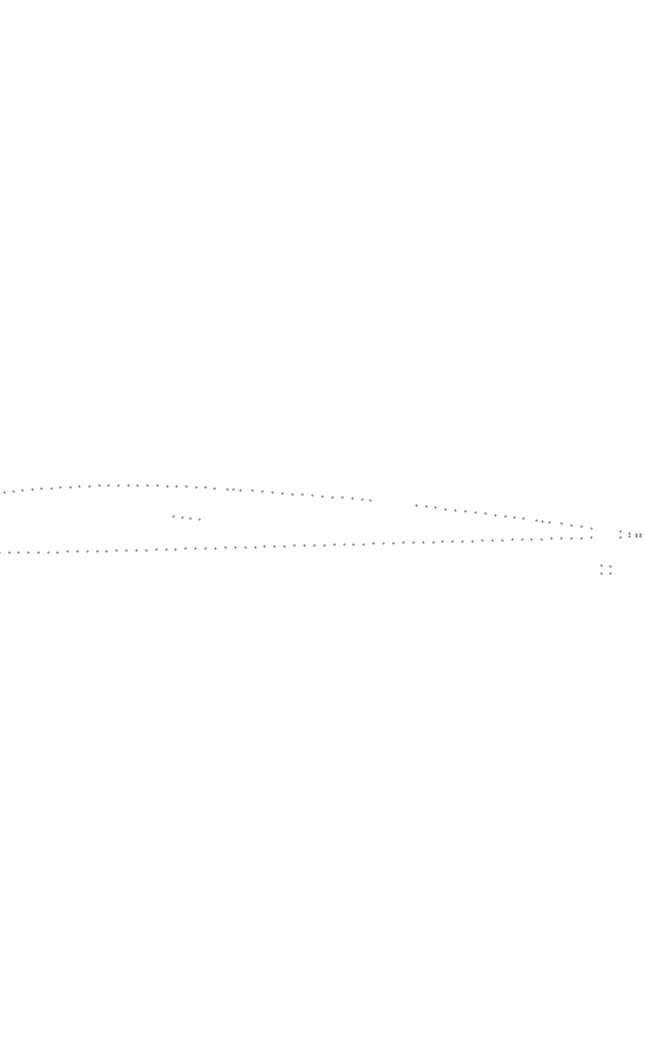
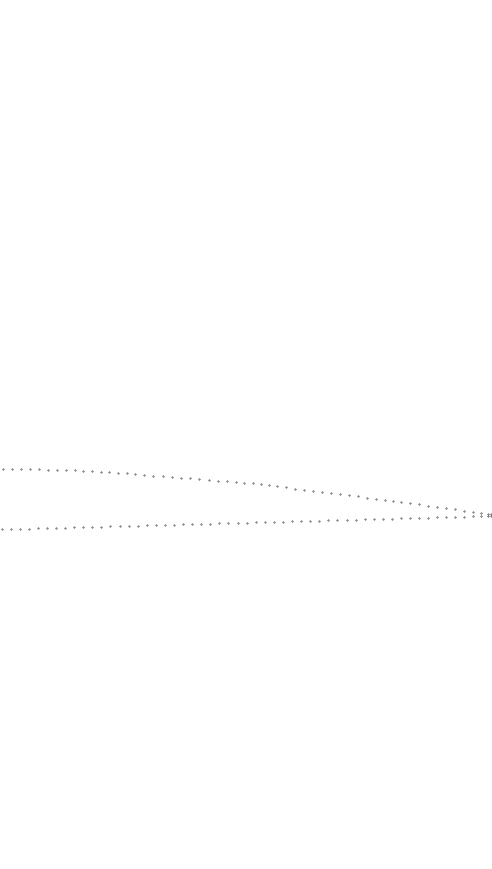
part: (233, 489) -> (118, 473), size x1.43
part: (186, 517) -> (265, 485), moved
part: (542, 521) -> (402, 502), size x1.43
part: (605, 569) -> (459, 513), moved

